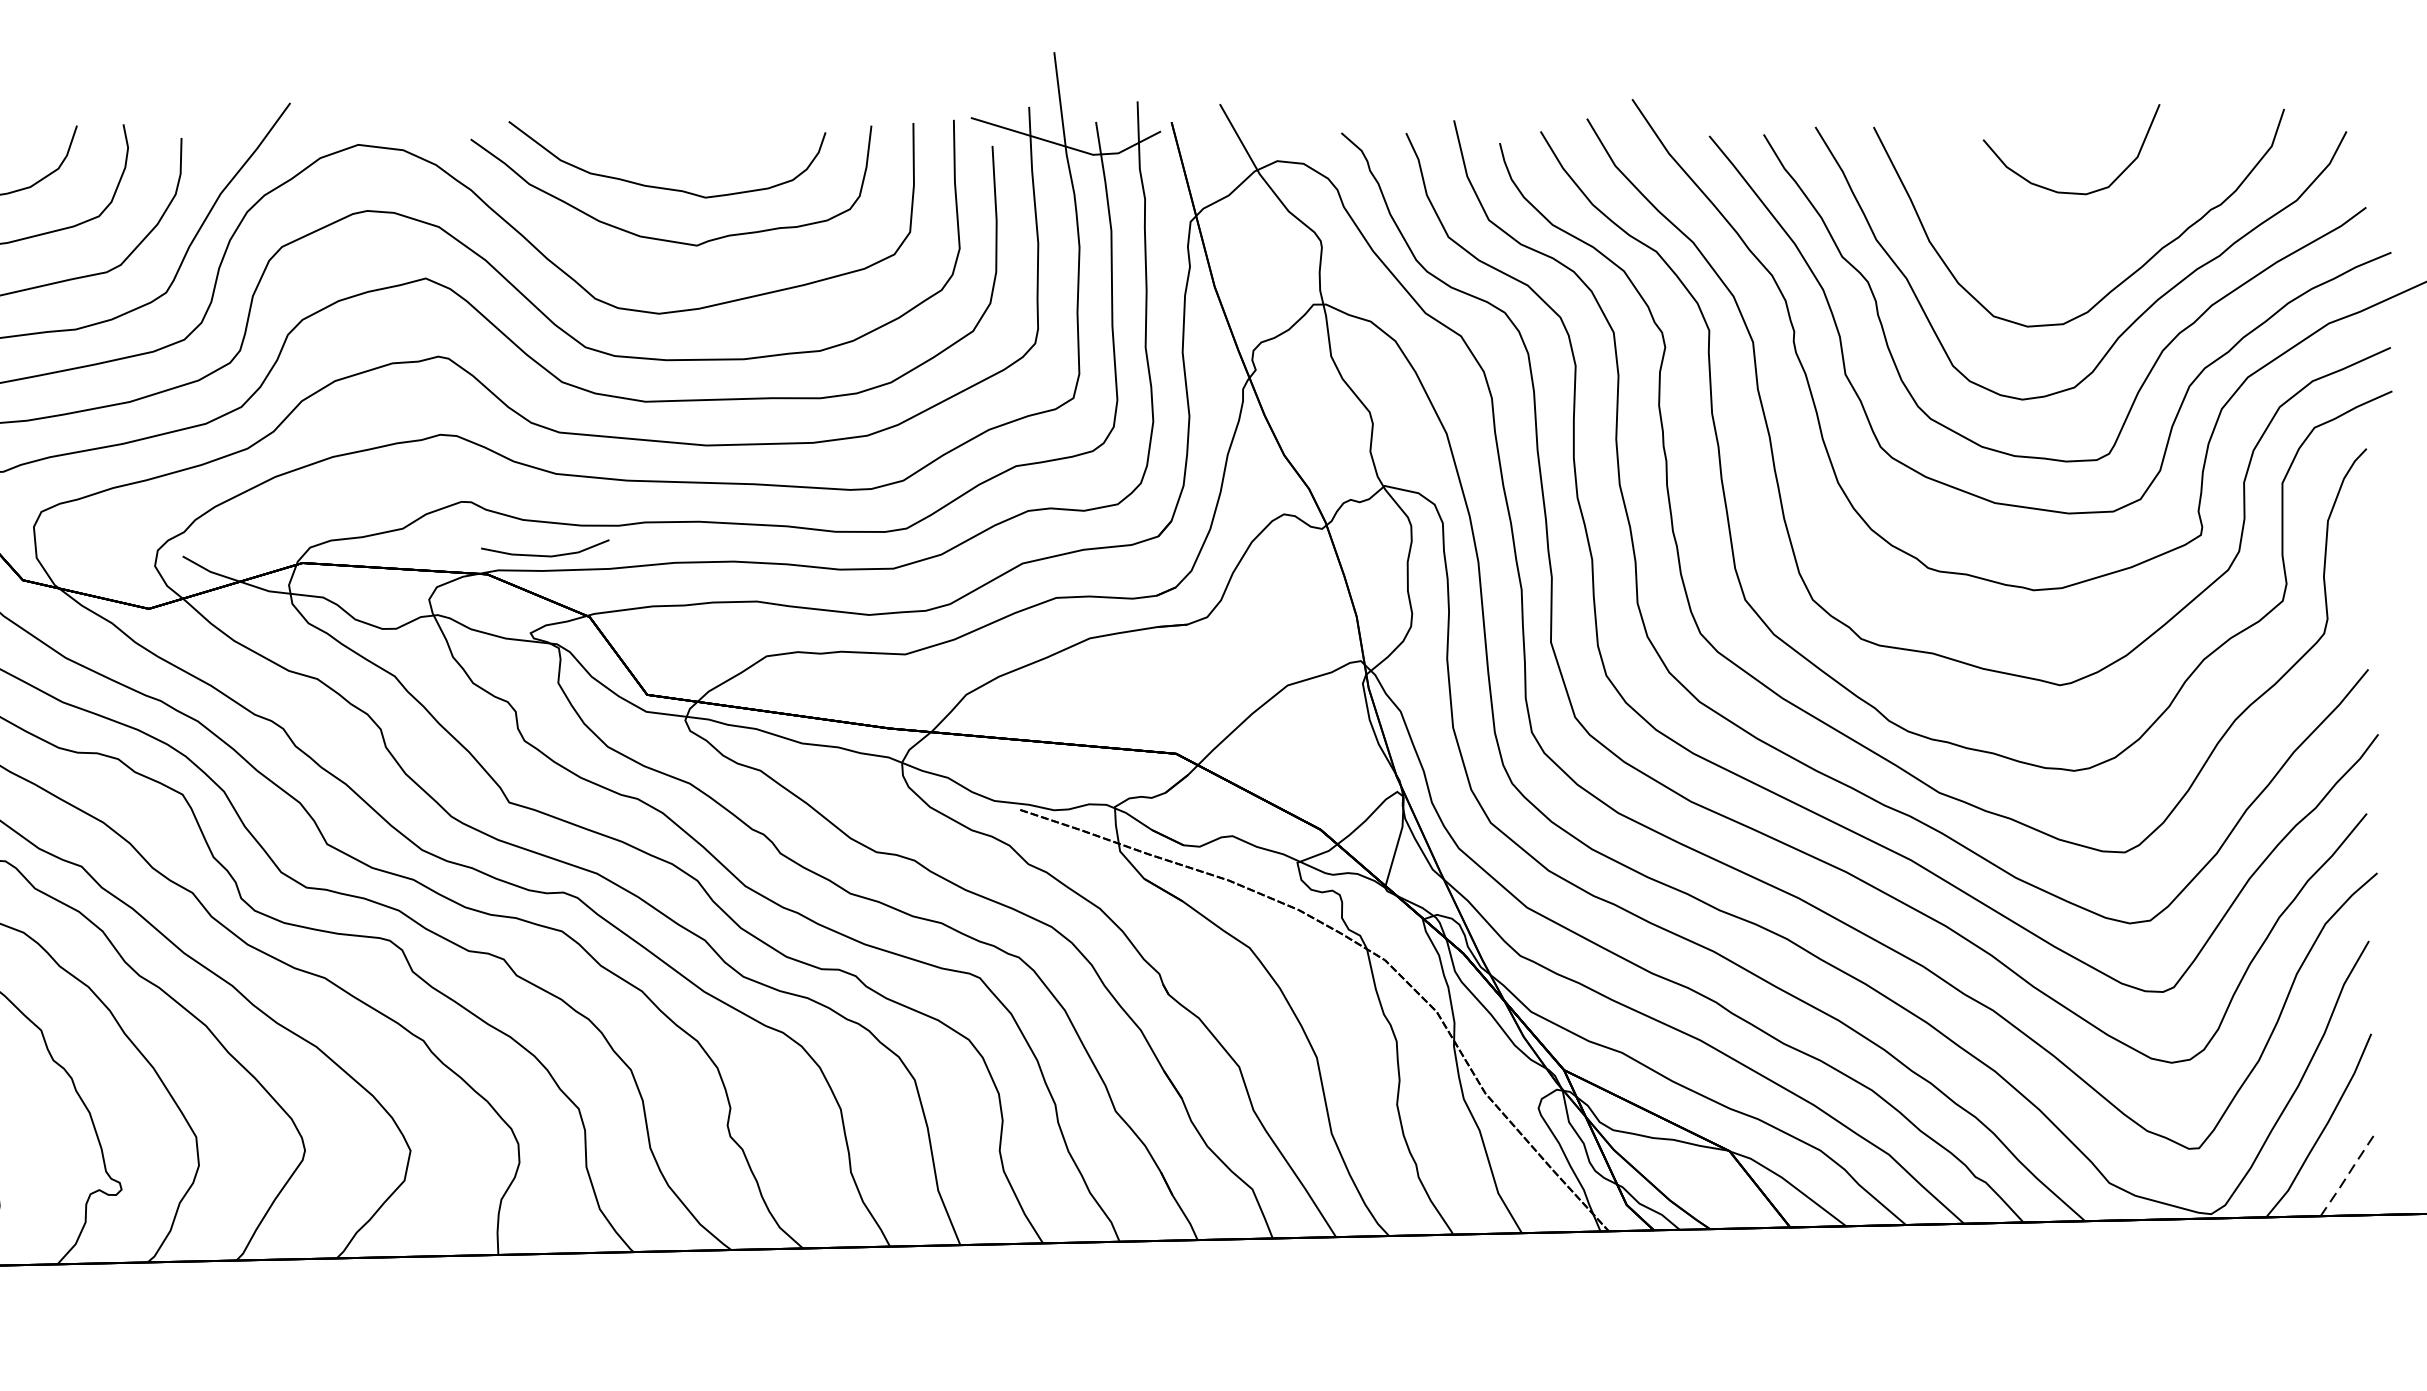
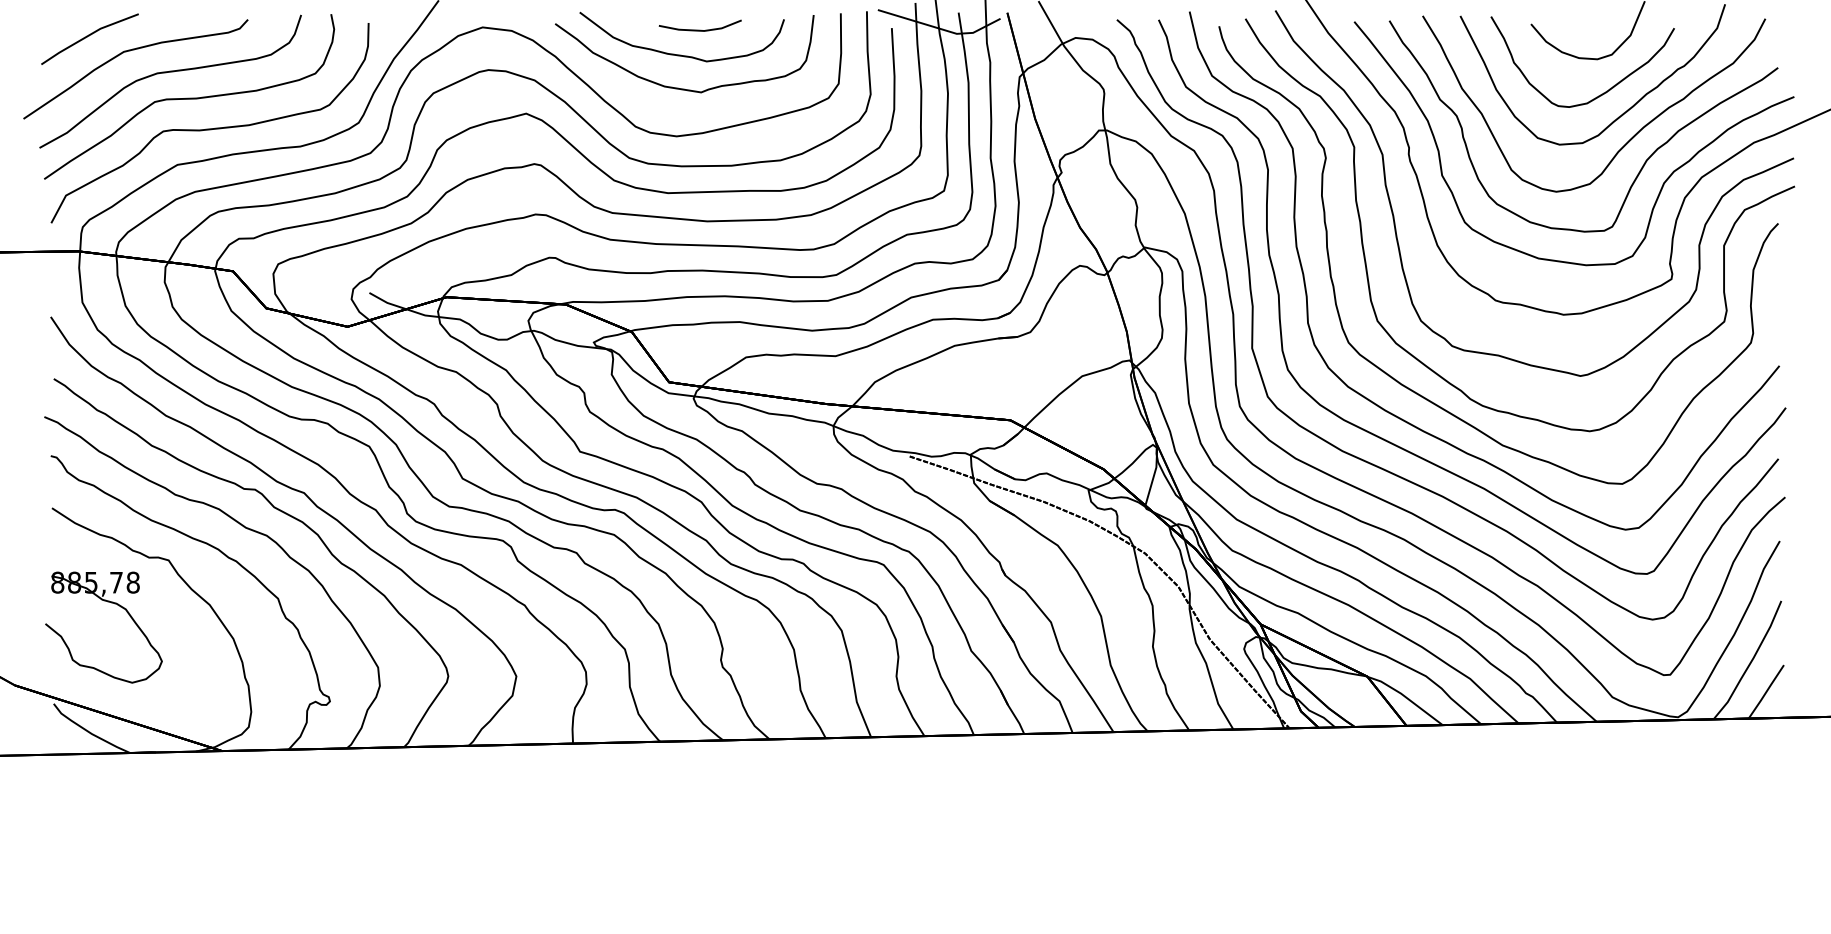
curve: (2095, 245) -> (1603, 92), added
line: (544, 554) -> (699, 29), moved
line: (2348, 1174) -> (1766, 691), dashed -> solid

